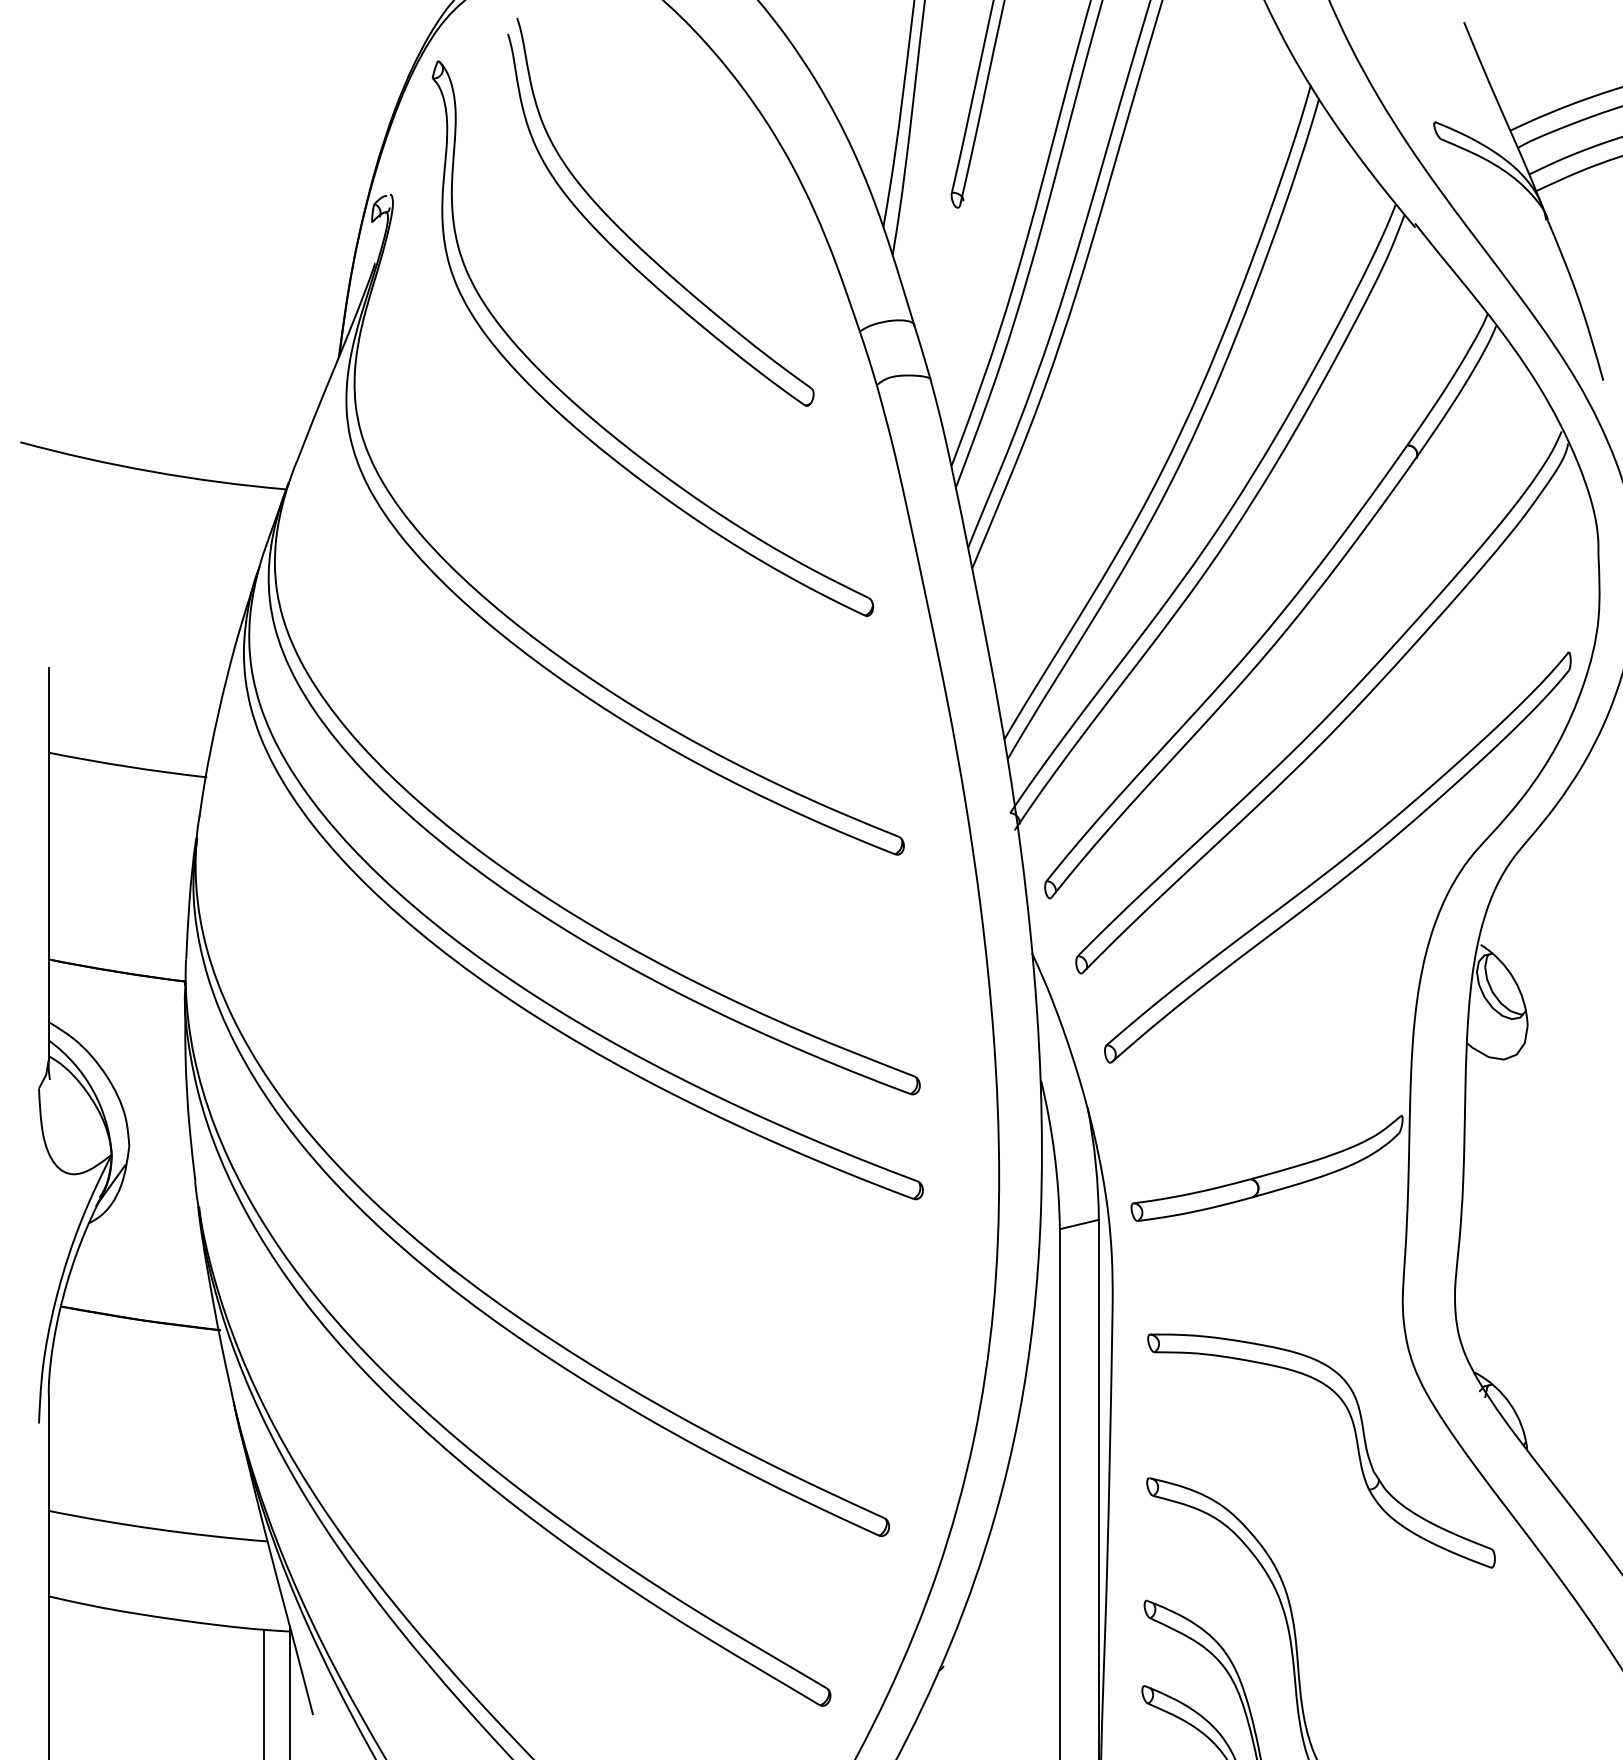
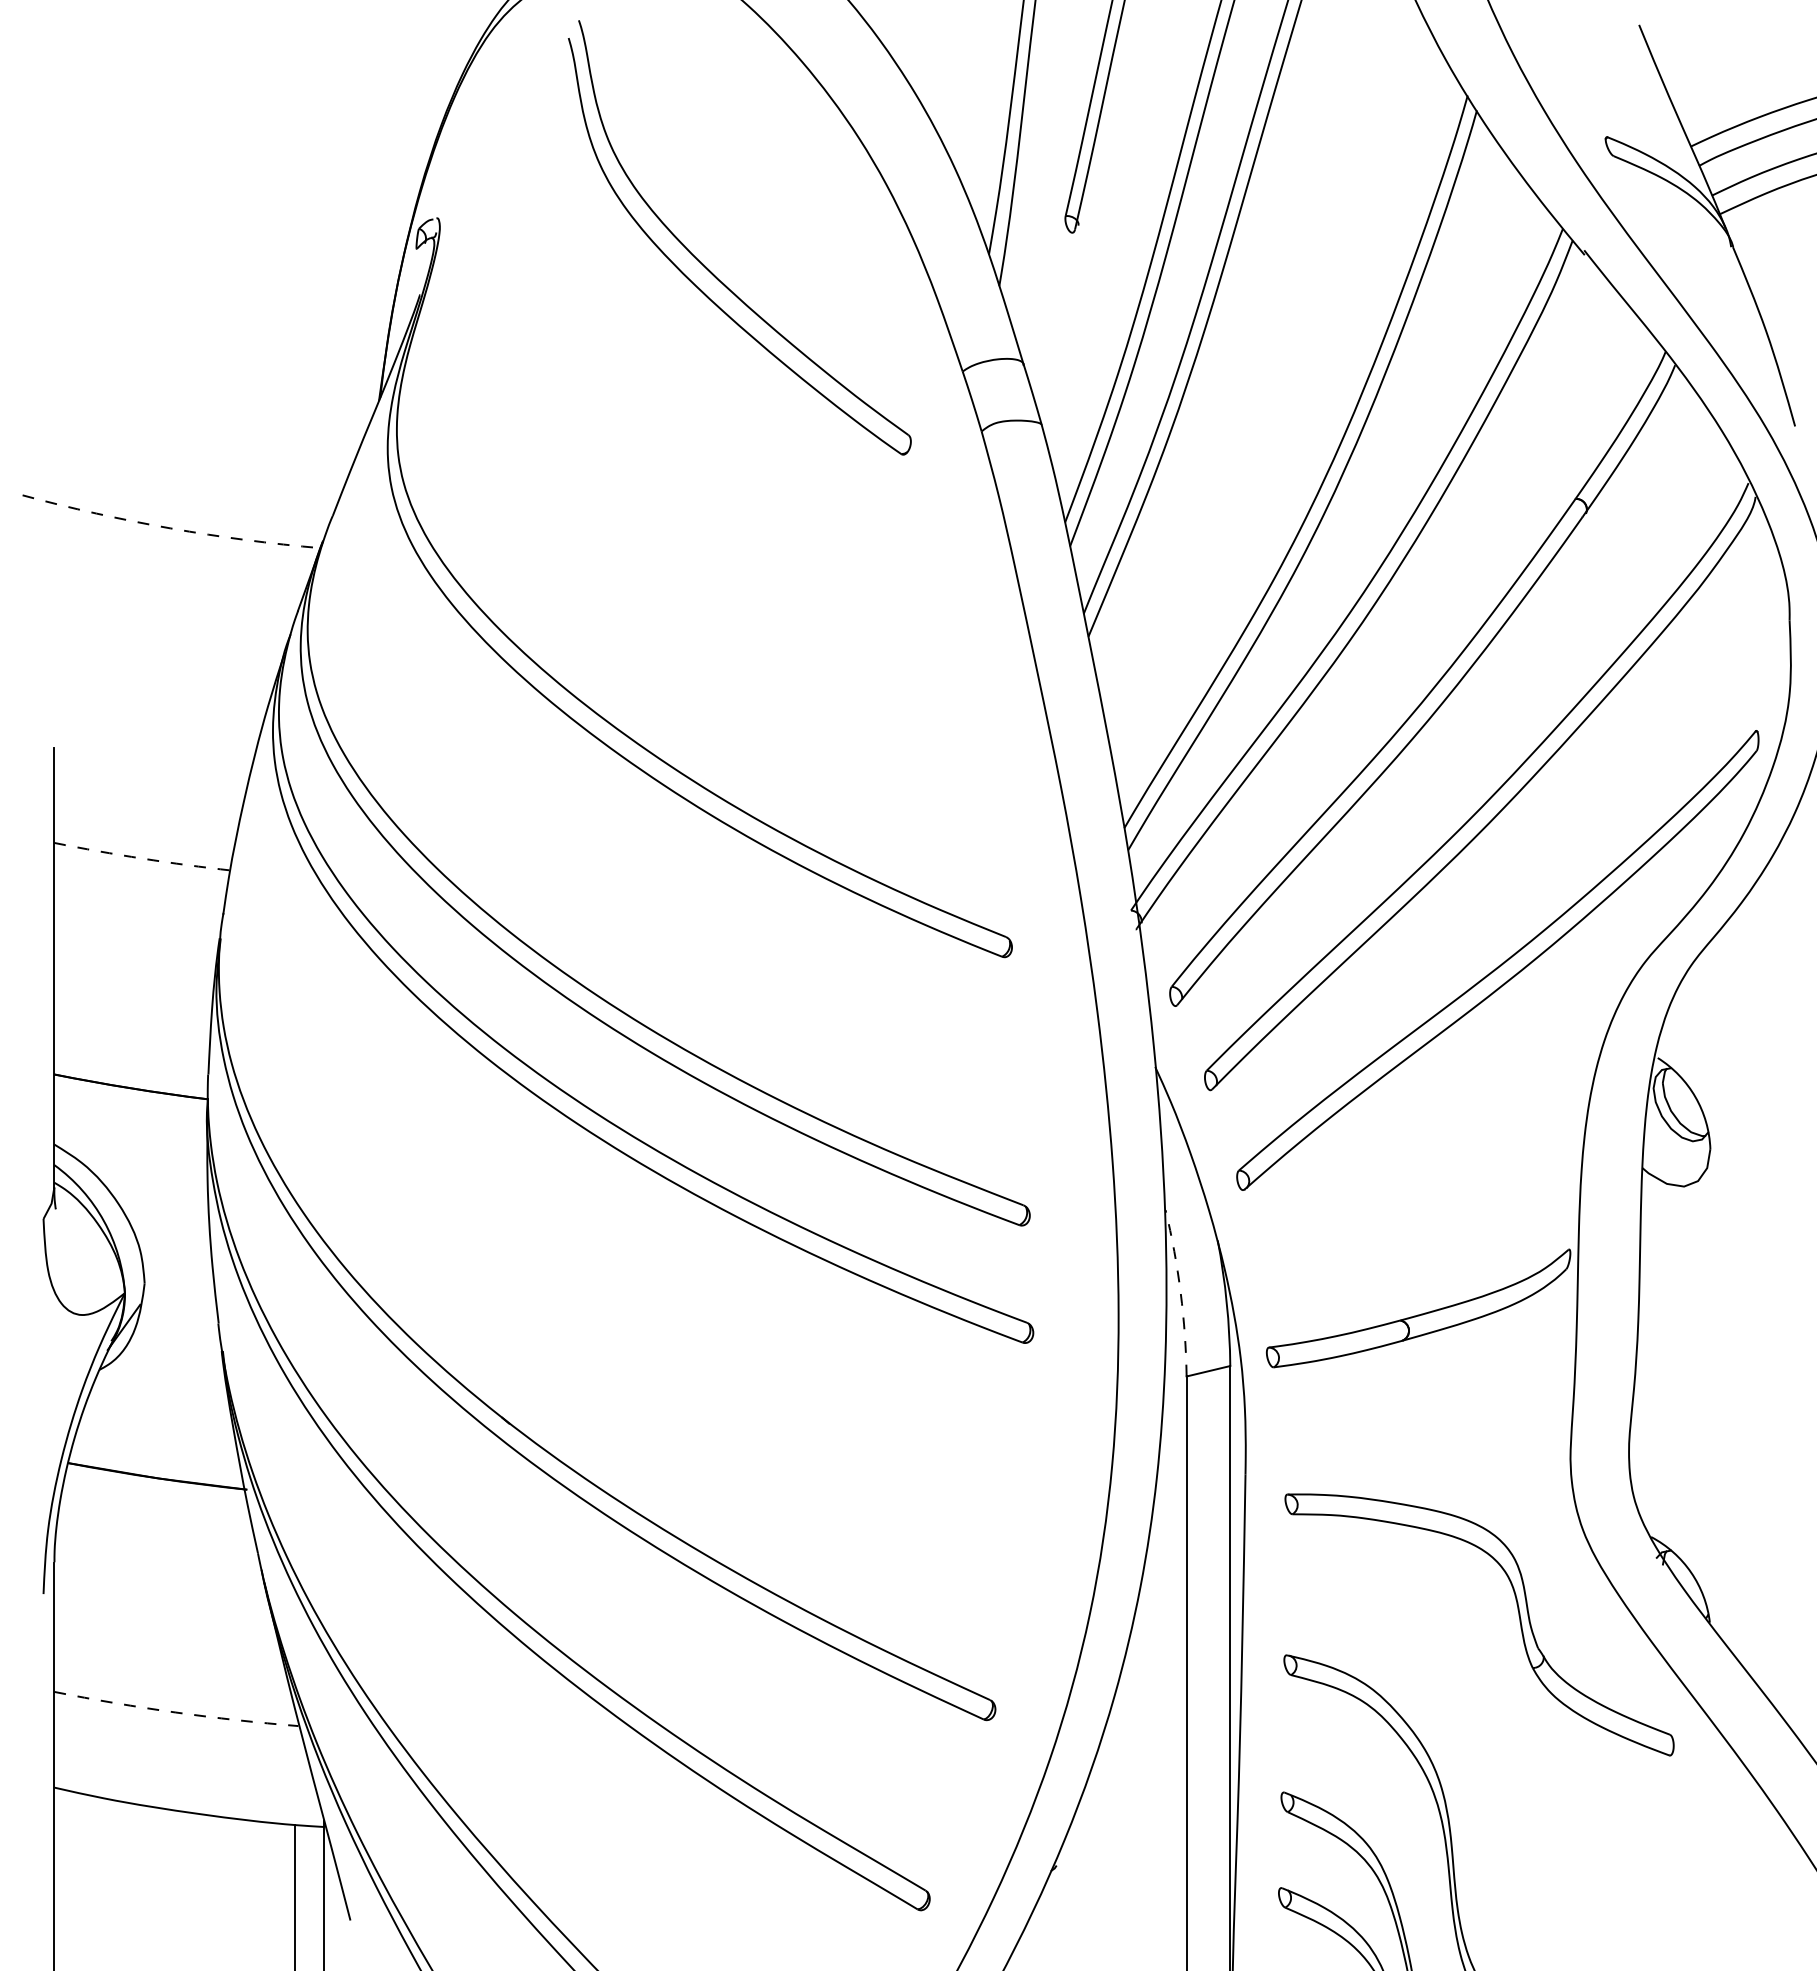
part: (588, 413) -> (658, 463), removed
arc: (152, 471) -> (170, 528), solid -> dashed
arc: (127, 766) -> (142, 858), solid -> dashed
arc: (1054, 1154) -> (1180, 1292), solid -> dashed
arc: (156, 1529) -> (175, 1712), solid -> dashed

